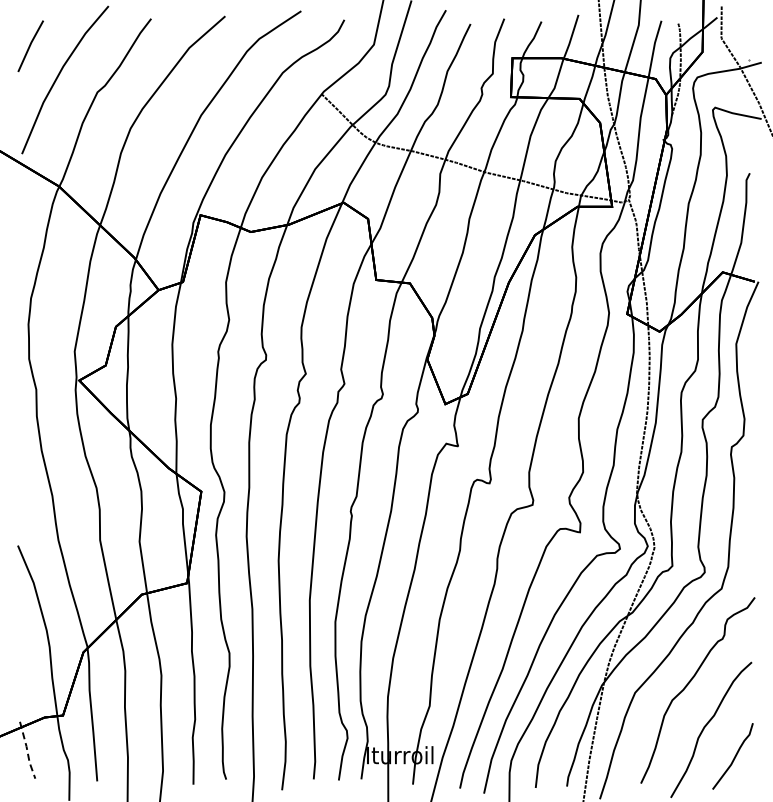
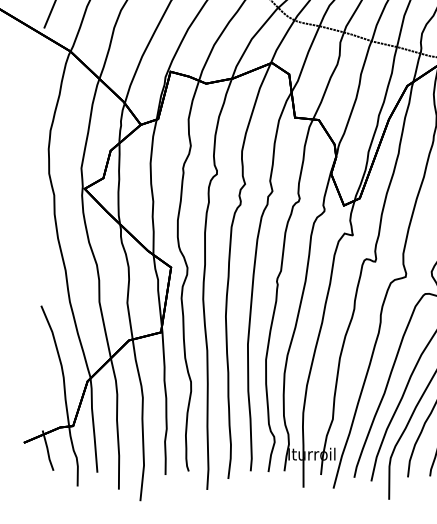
line: (27, 751) -> (48, 451), dashed -> solid

